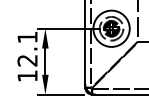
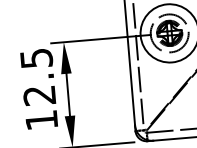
text: (27, 37) -> (36, 58), 12.1 -> 12.5

